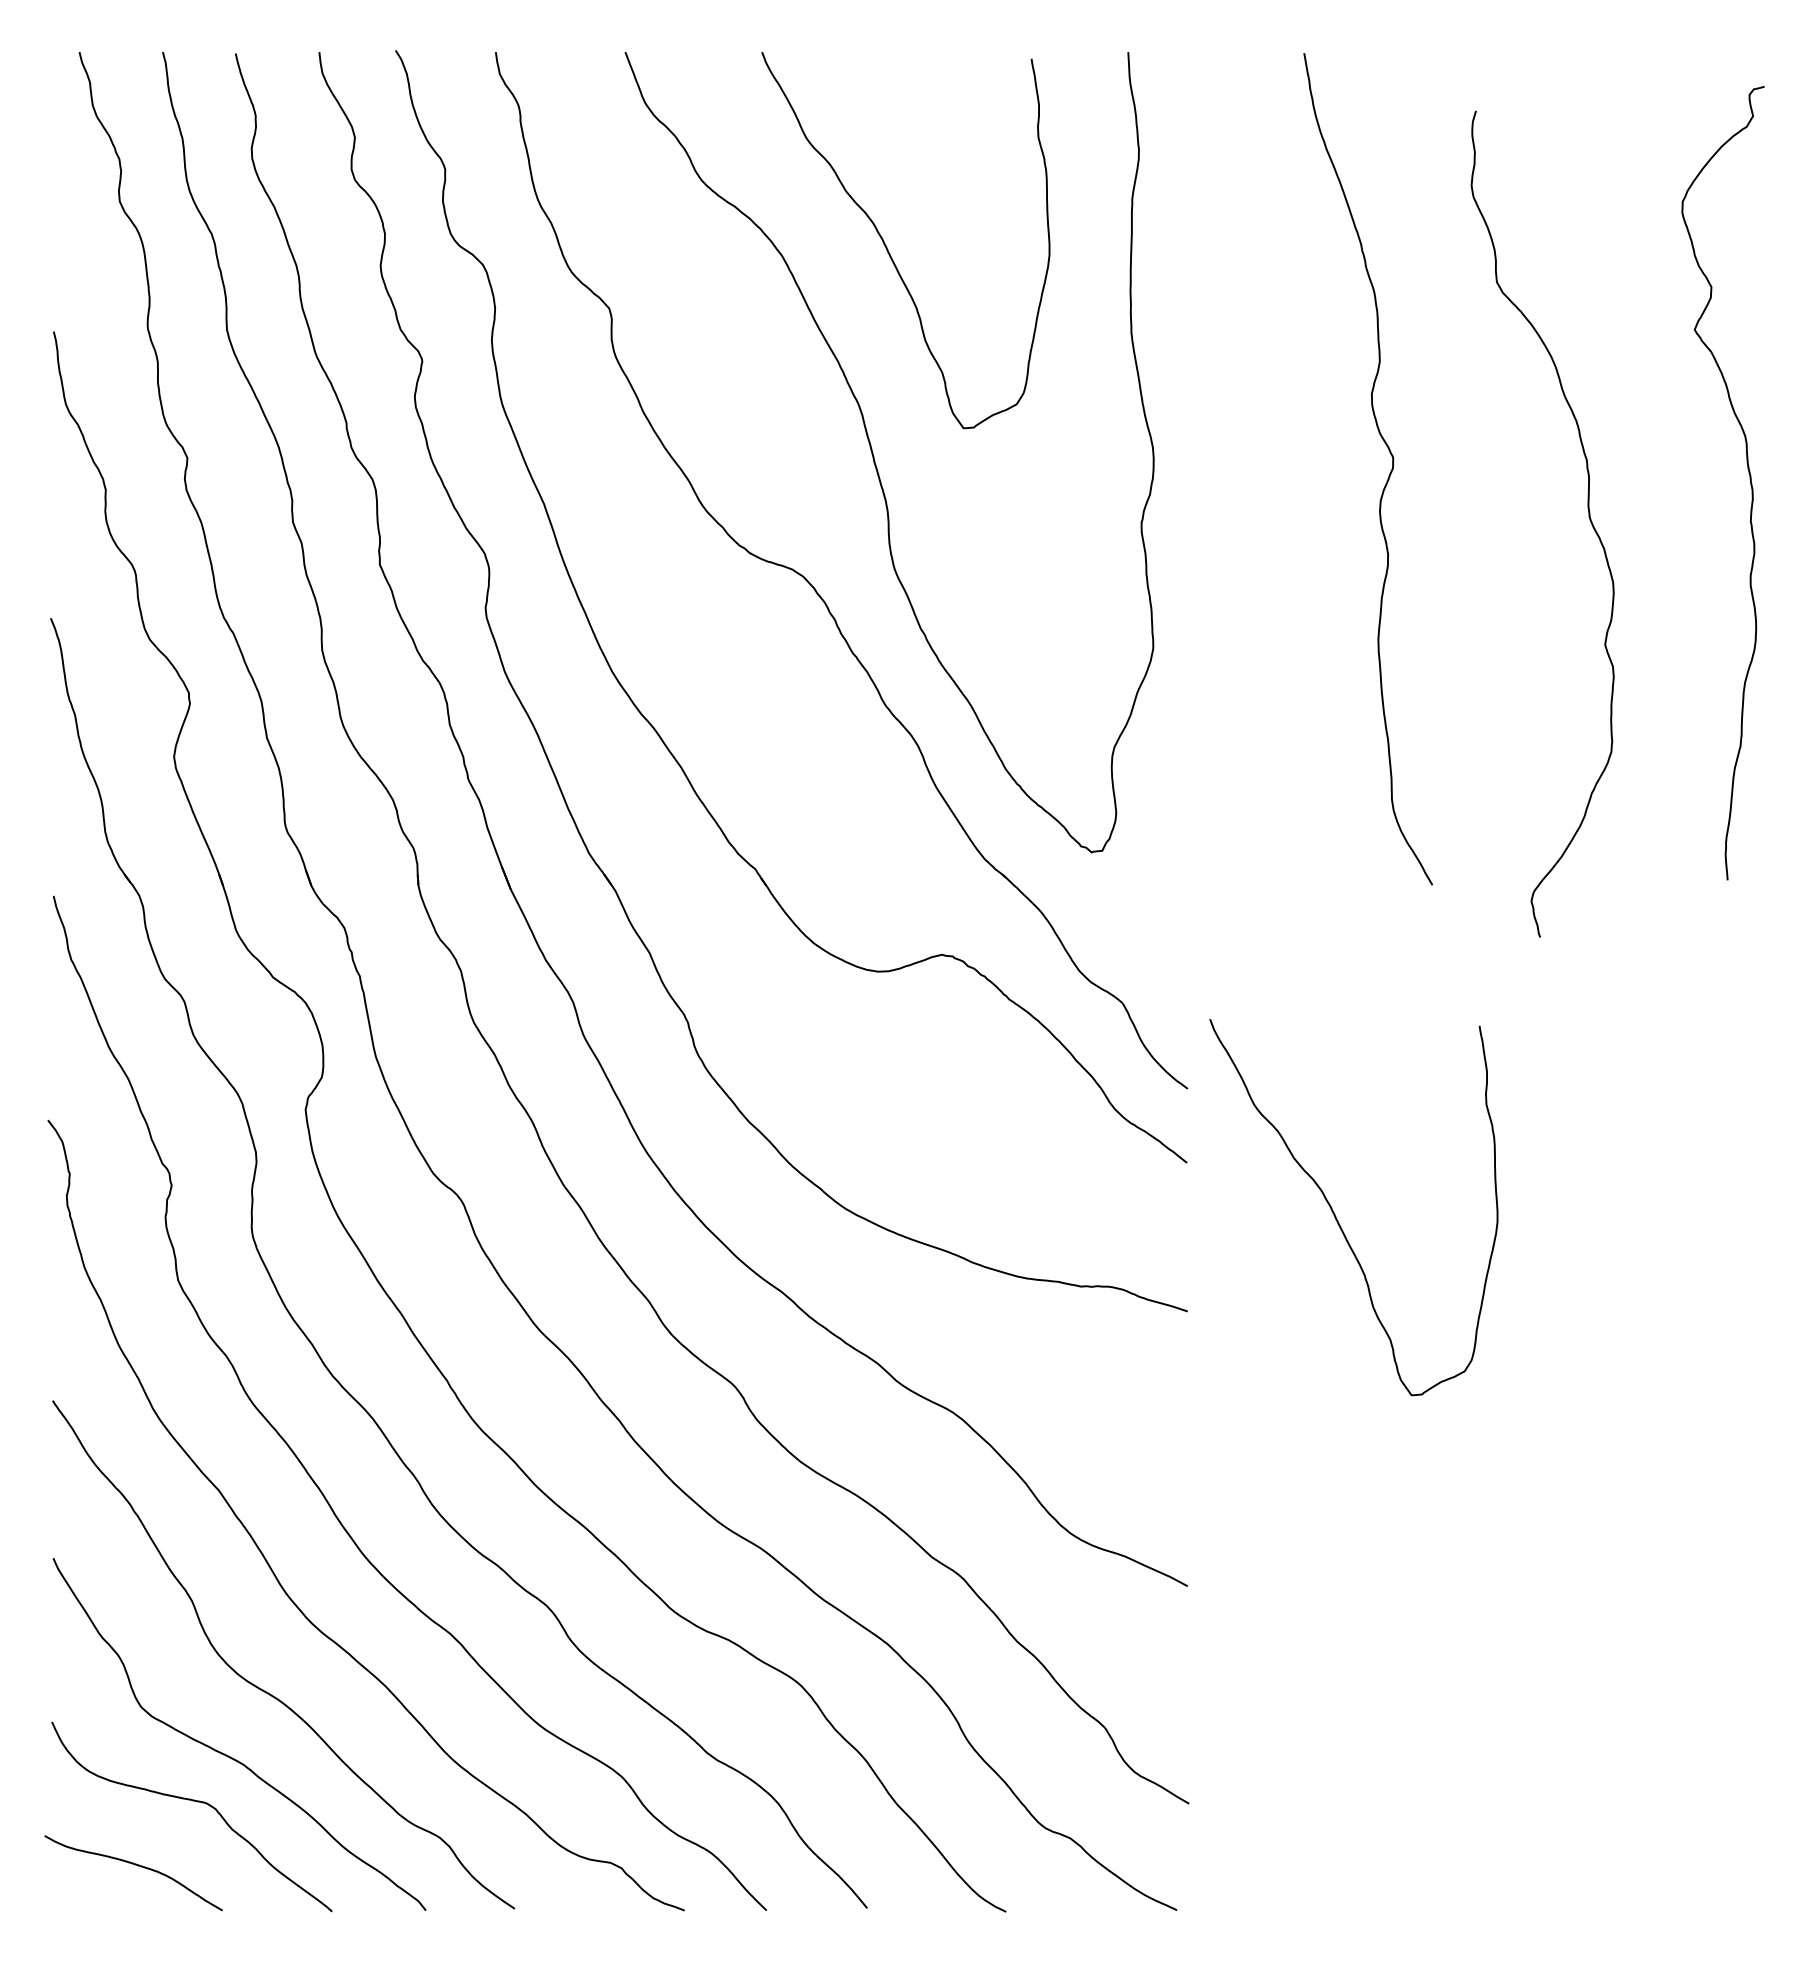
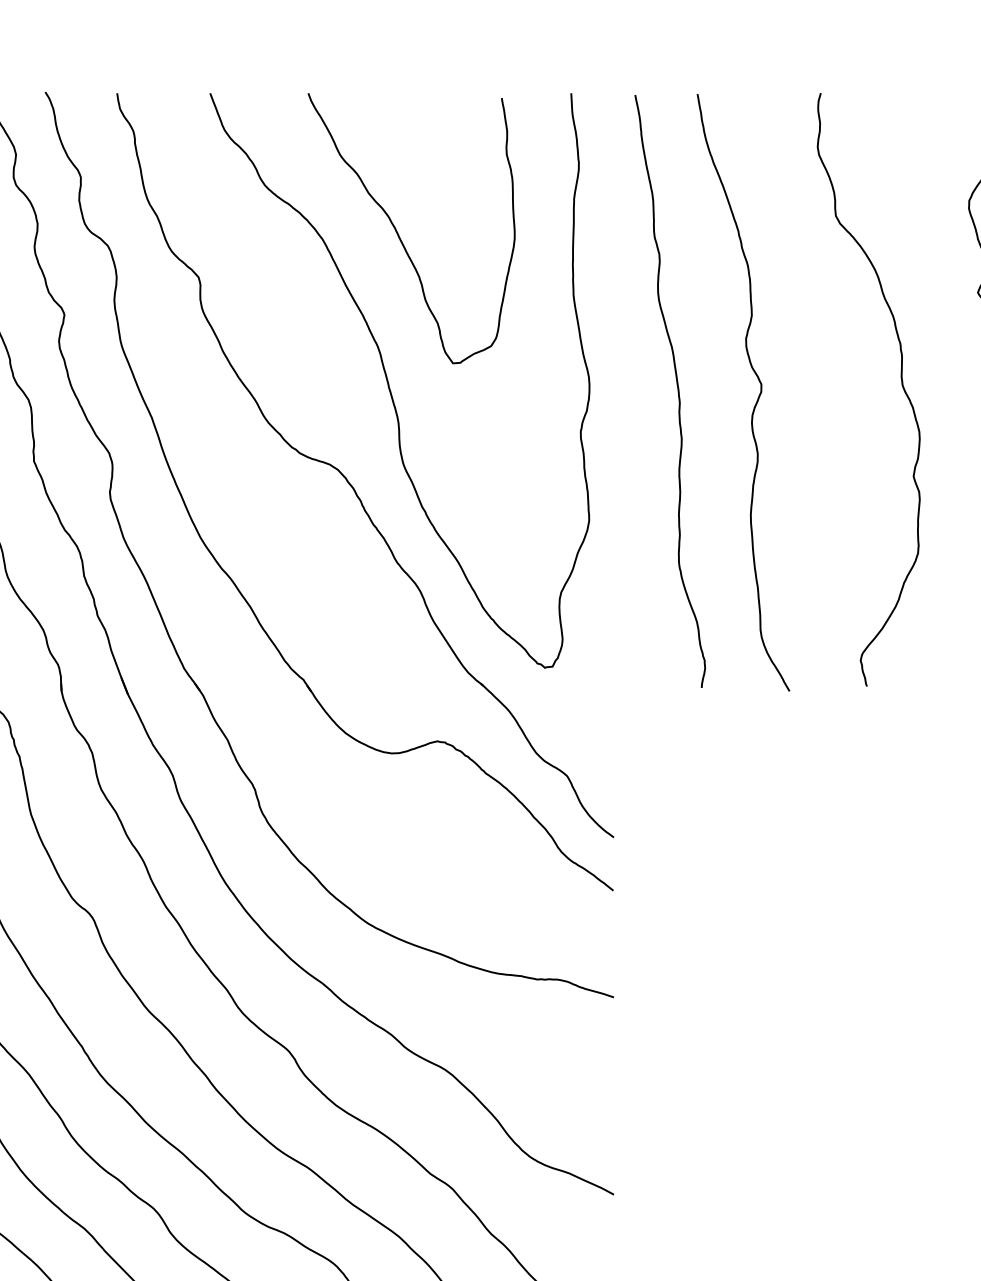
curve: (1276, 466) -> (677, 390), added
curve: (1588, 517) -> (901, 385), moved
curve: (1336, 1216) -> (720, 929), removed

